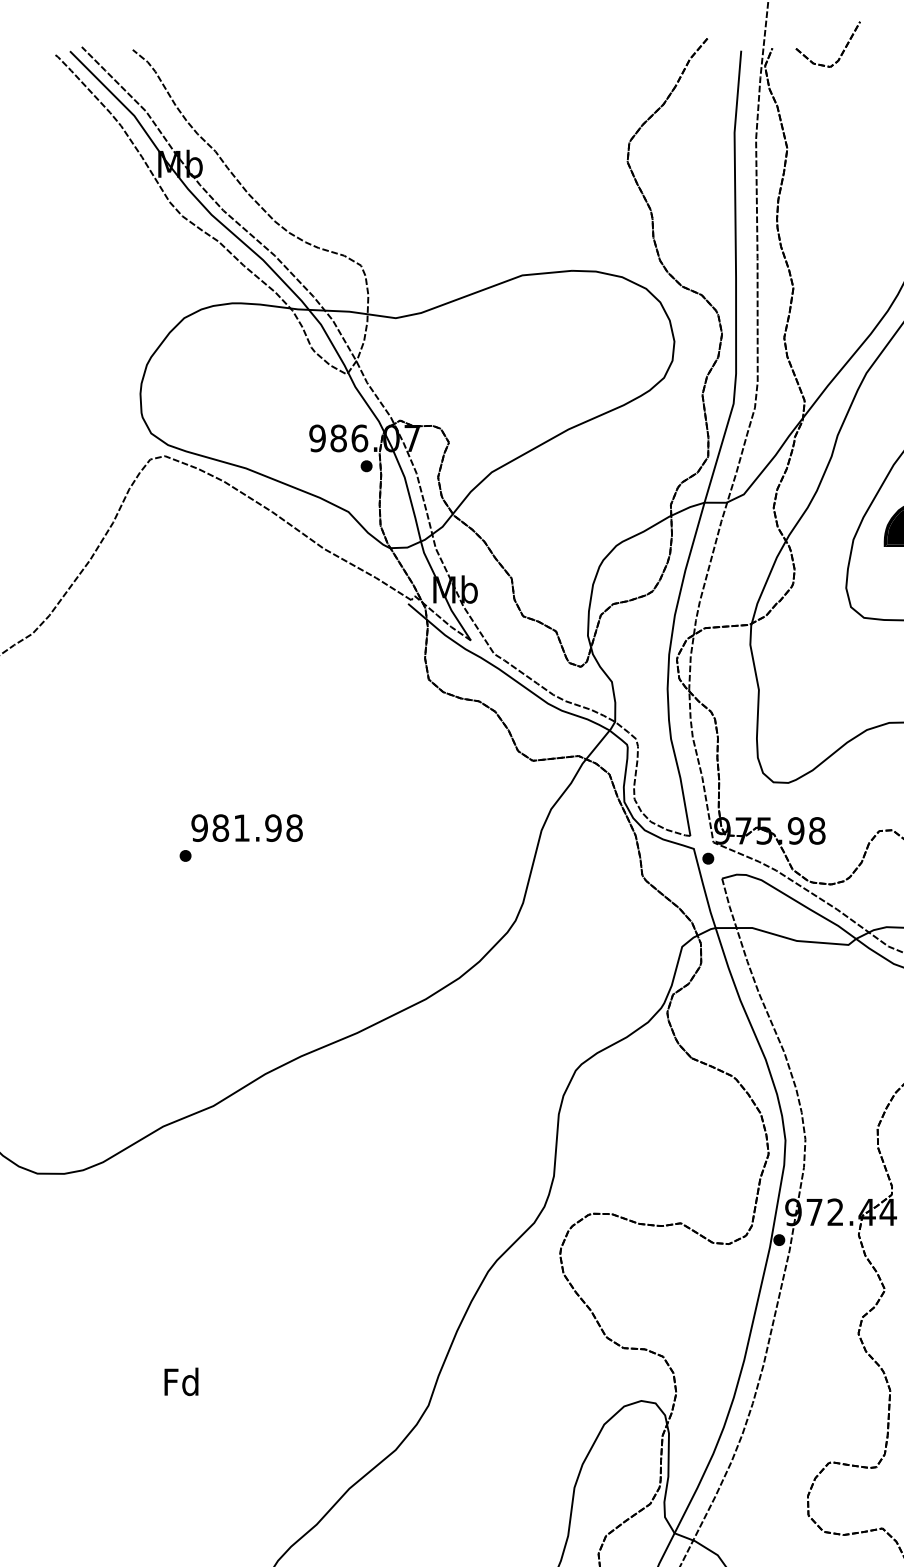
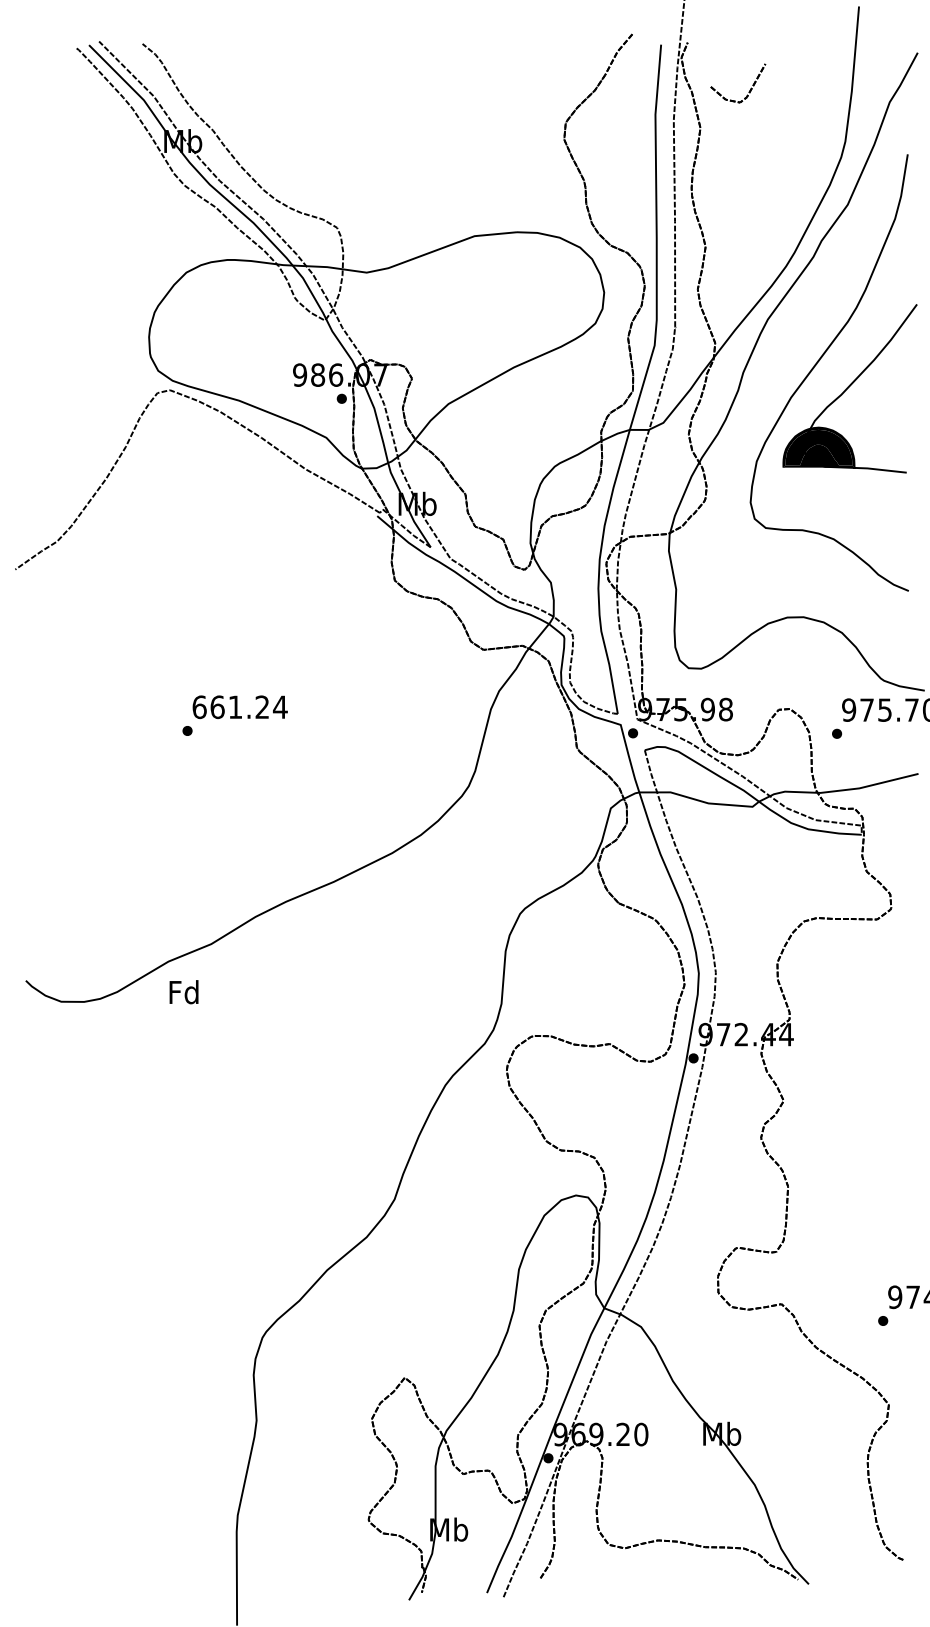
part: (840, 54) -> (748, 91), moved
text: (246, 828) -> (239, 707), 981.98 -> 661.24
text: (180, 1382) -> (183, 992), moved

